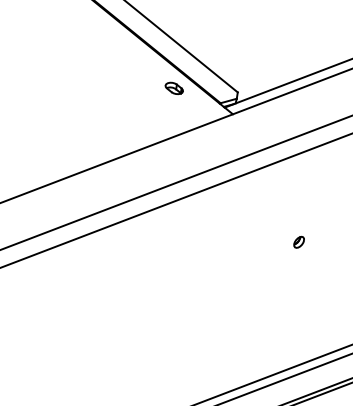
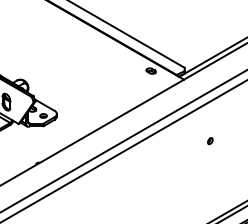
part: (299, 243) -> (210, 141), moved

